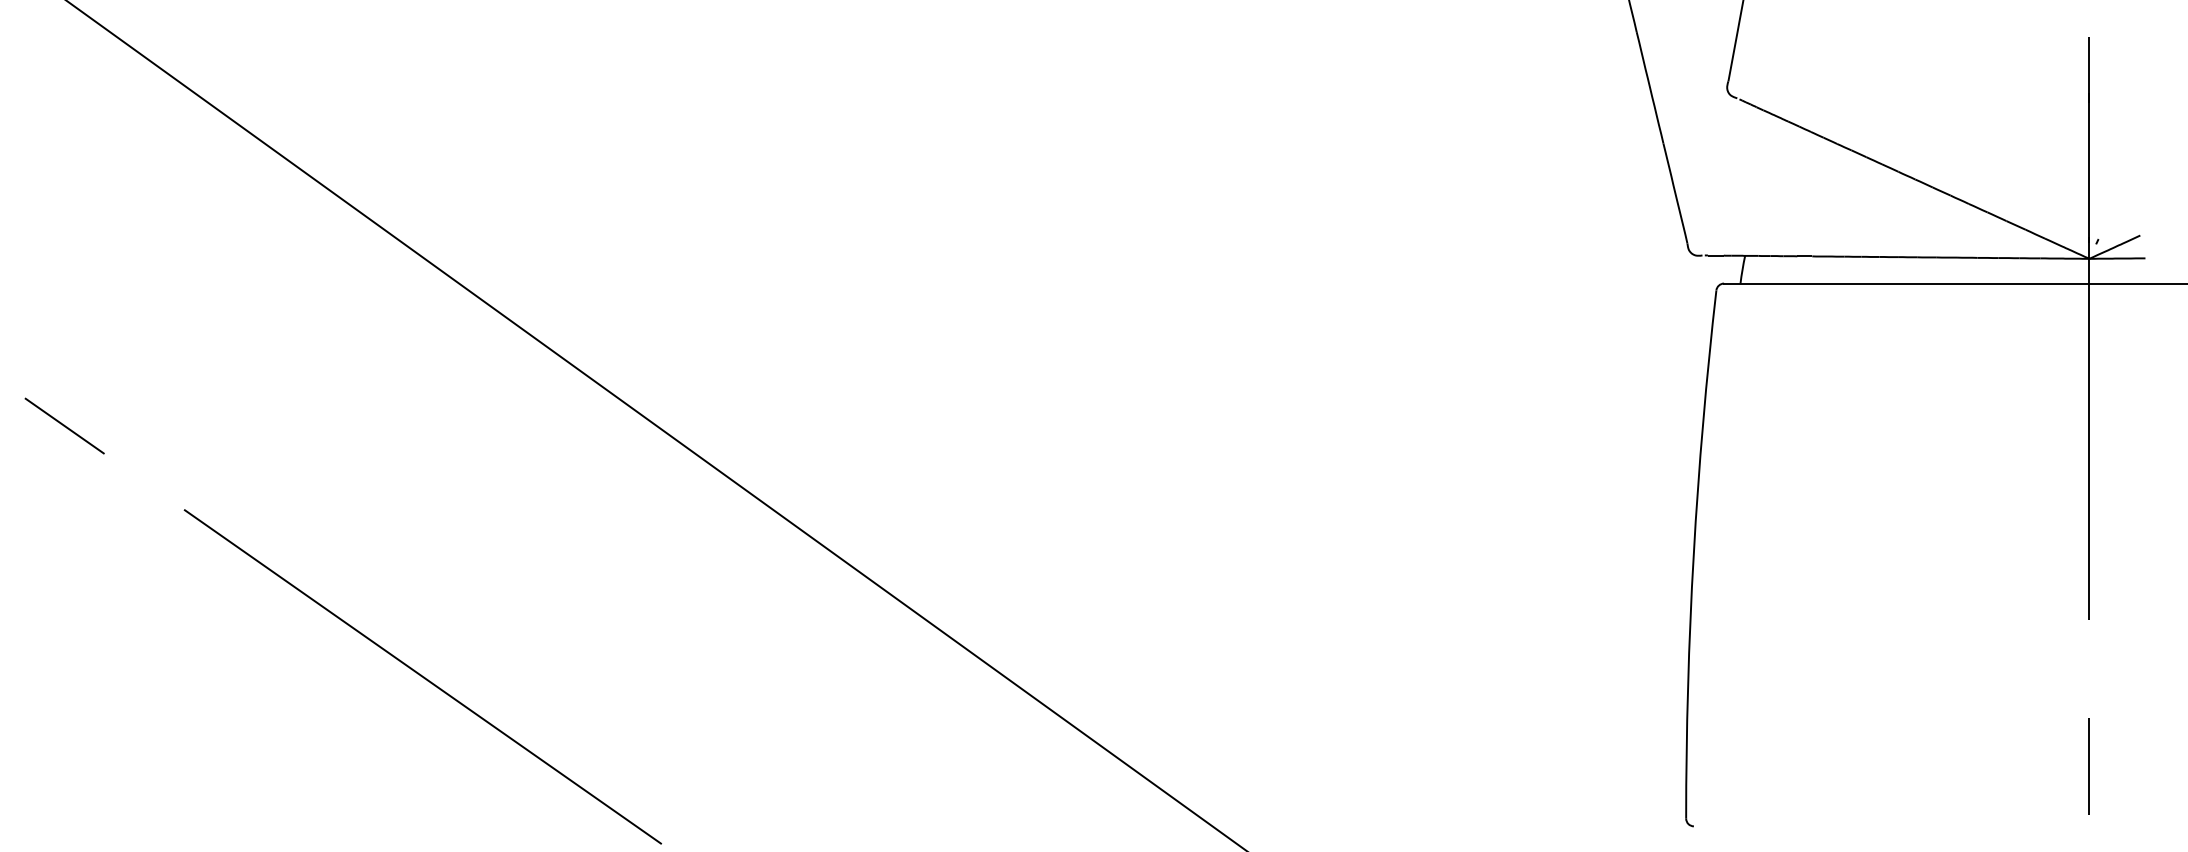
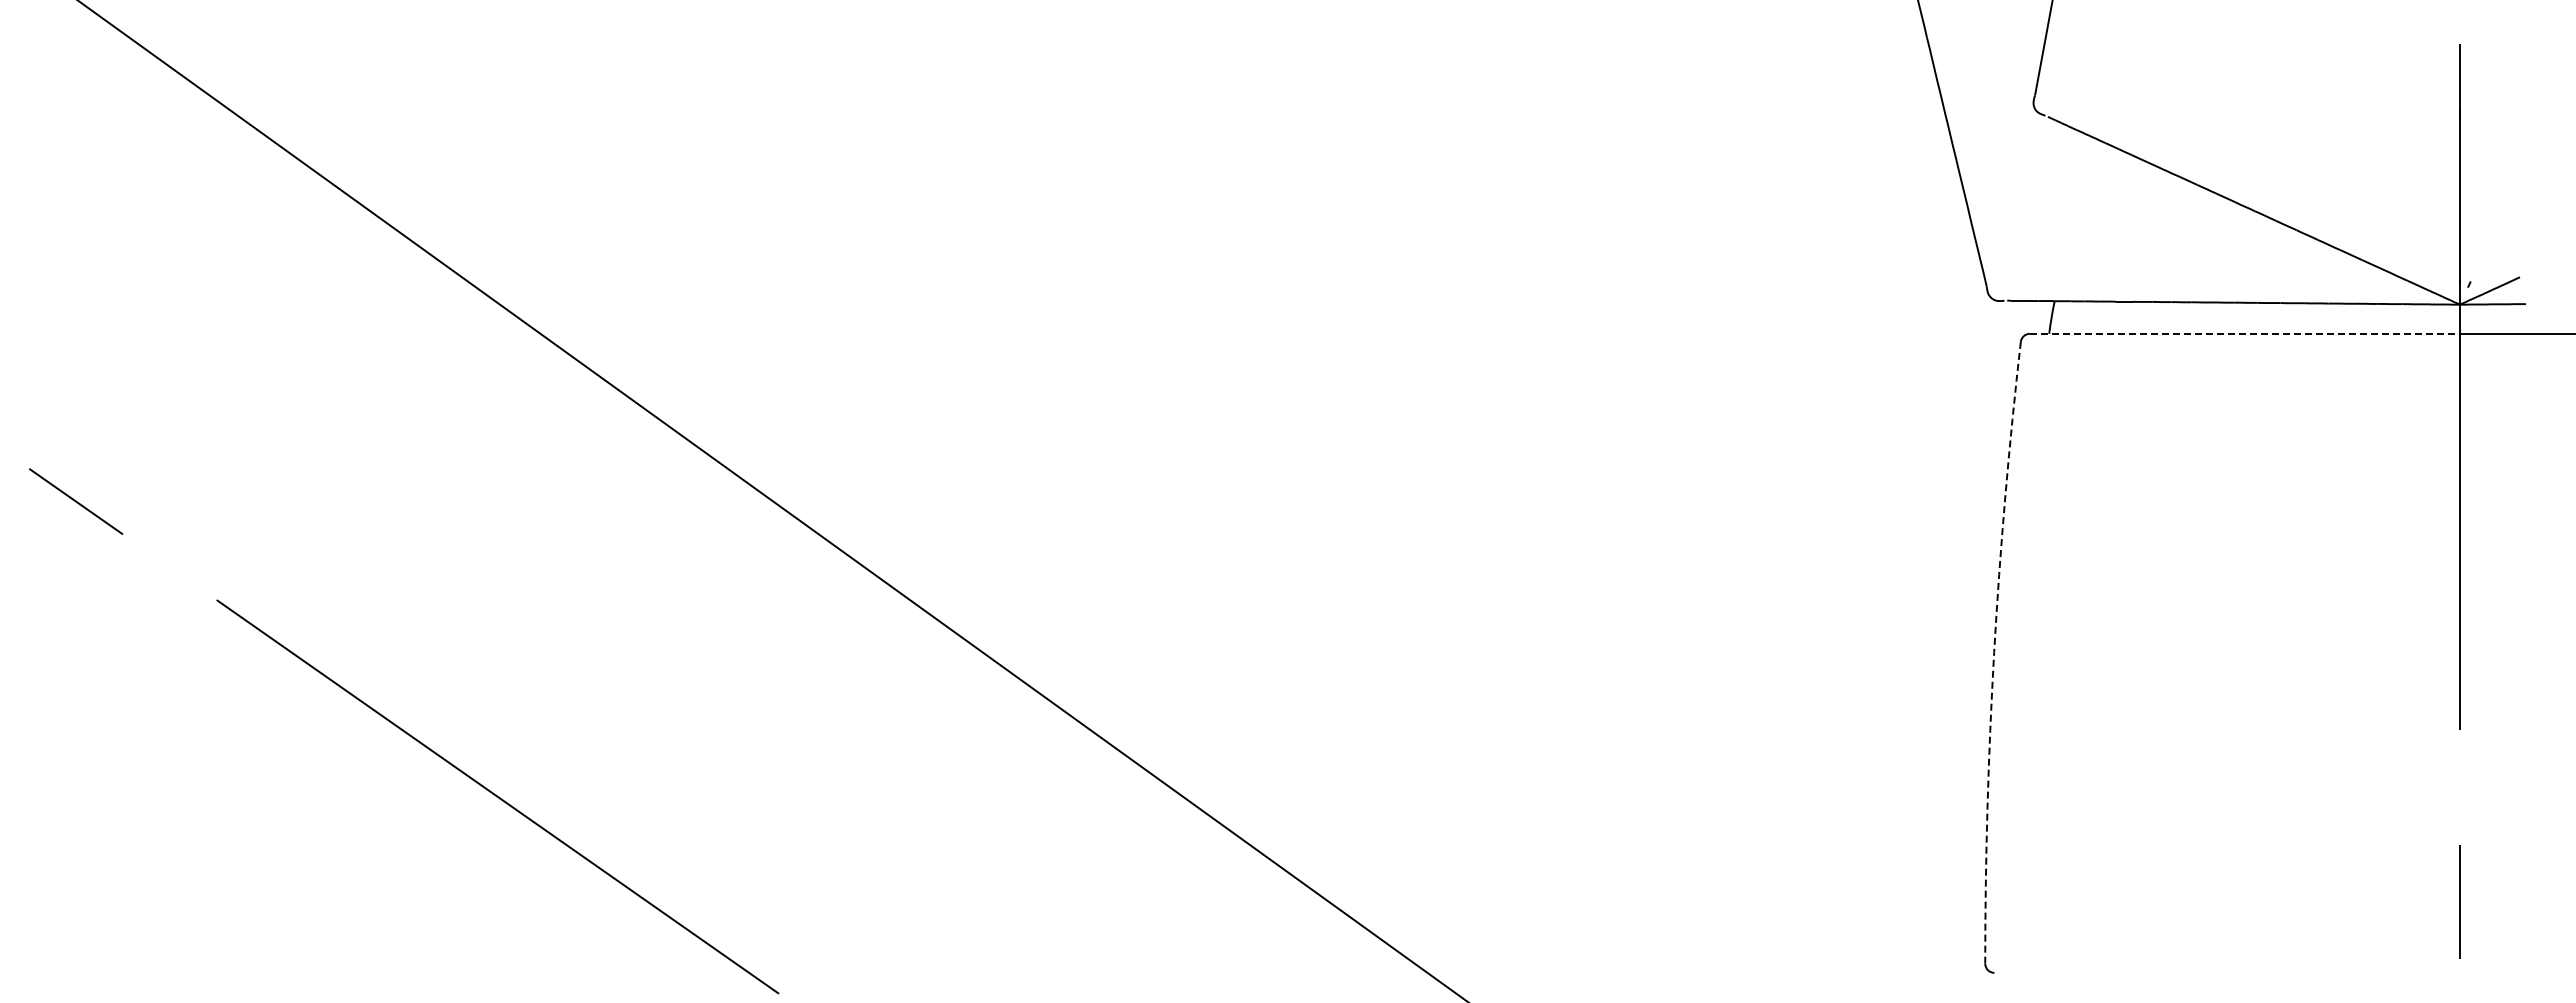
line: (1907, 283) -> (2245, 333), solid -> dashed
arc: (1694, 554) -> (1994, 652), solid -> dashed

